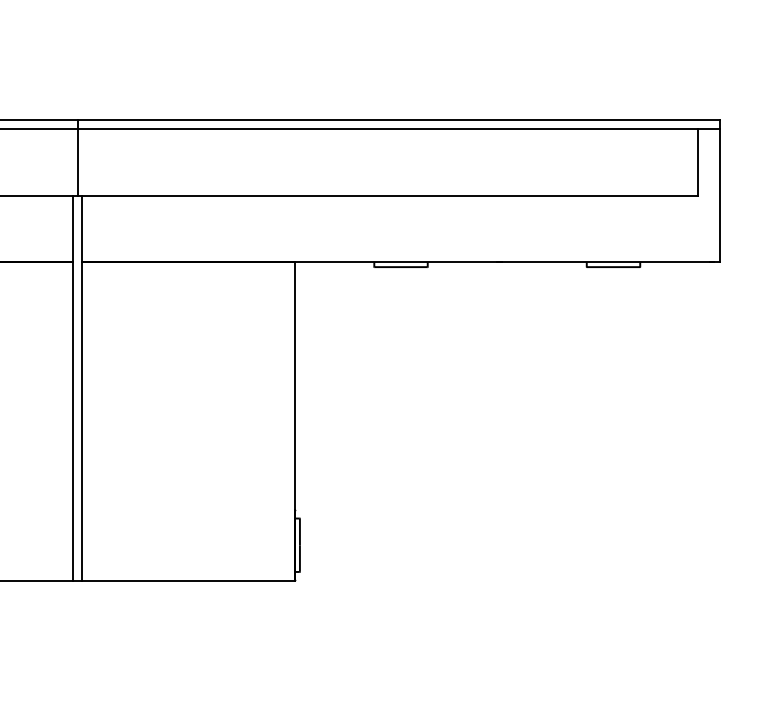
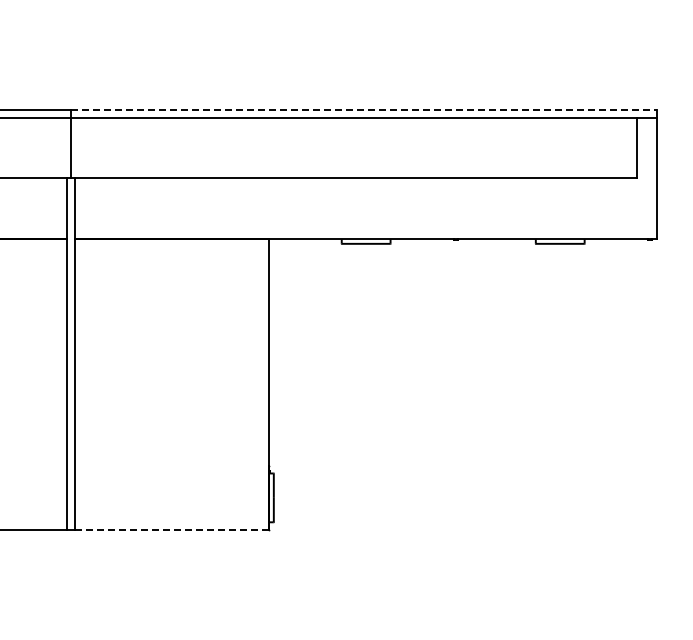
line: (399, 120) -> (364, 109), solid -> dashed
line: (187, 580) -> (171, 530), solid -> dashed

